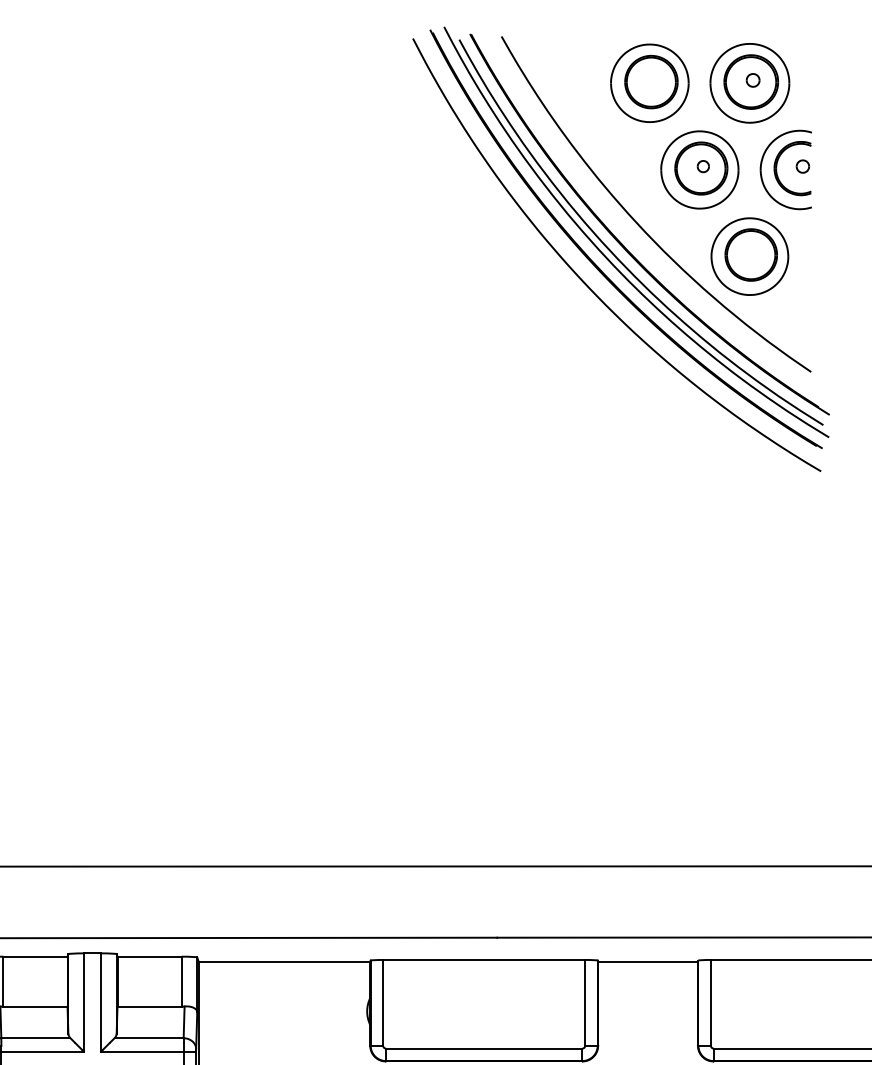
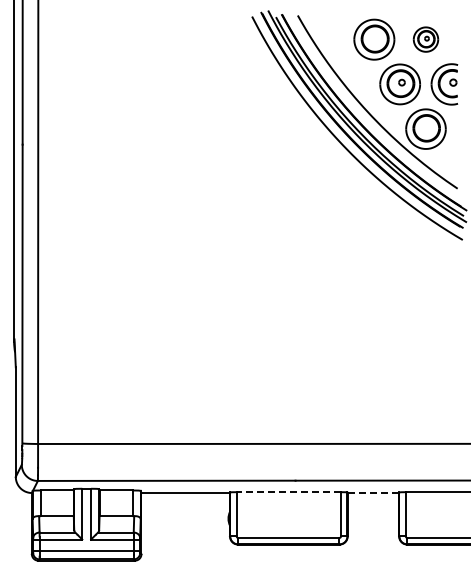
part: (748, 82) -> (425, 39), size x0.6
line: (483, 960) -> (288, 492), solid -> dashed
line: (648, 962) -> (373, 493), solid -> dashed

